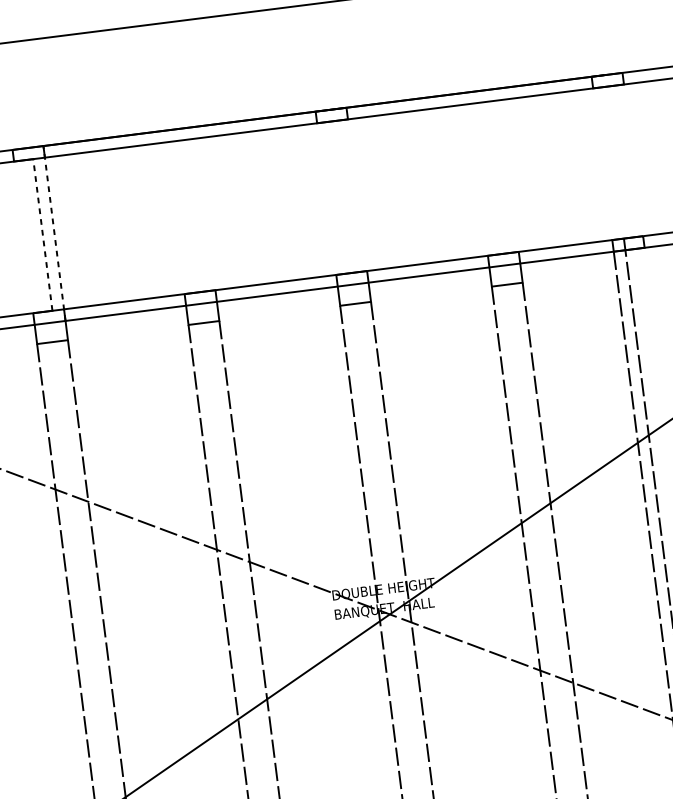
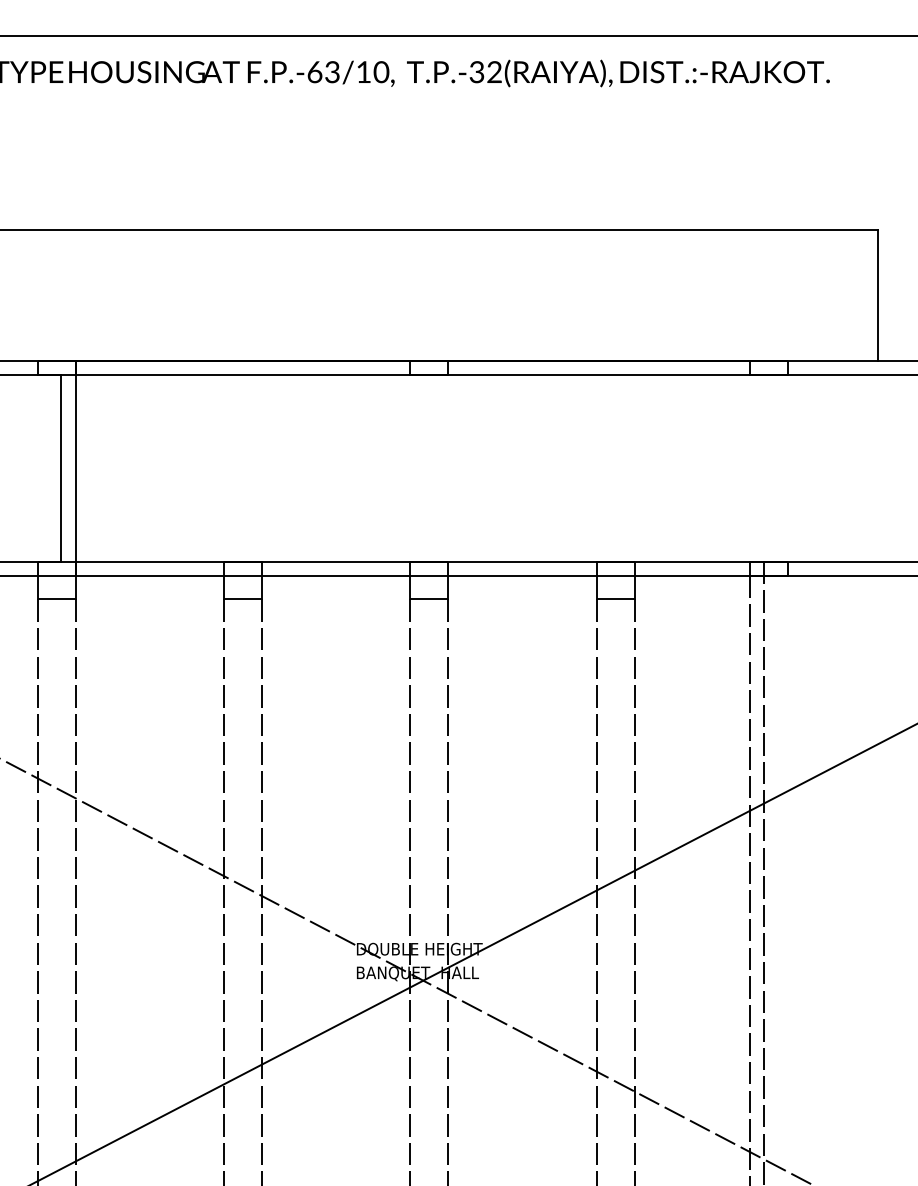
line: (54, 233) -> (75, 468), dashed -> solid
line: (42, 234) -> (61, 467), dashed -> solid

